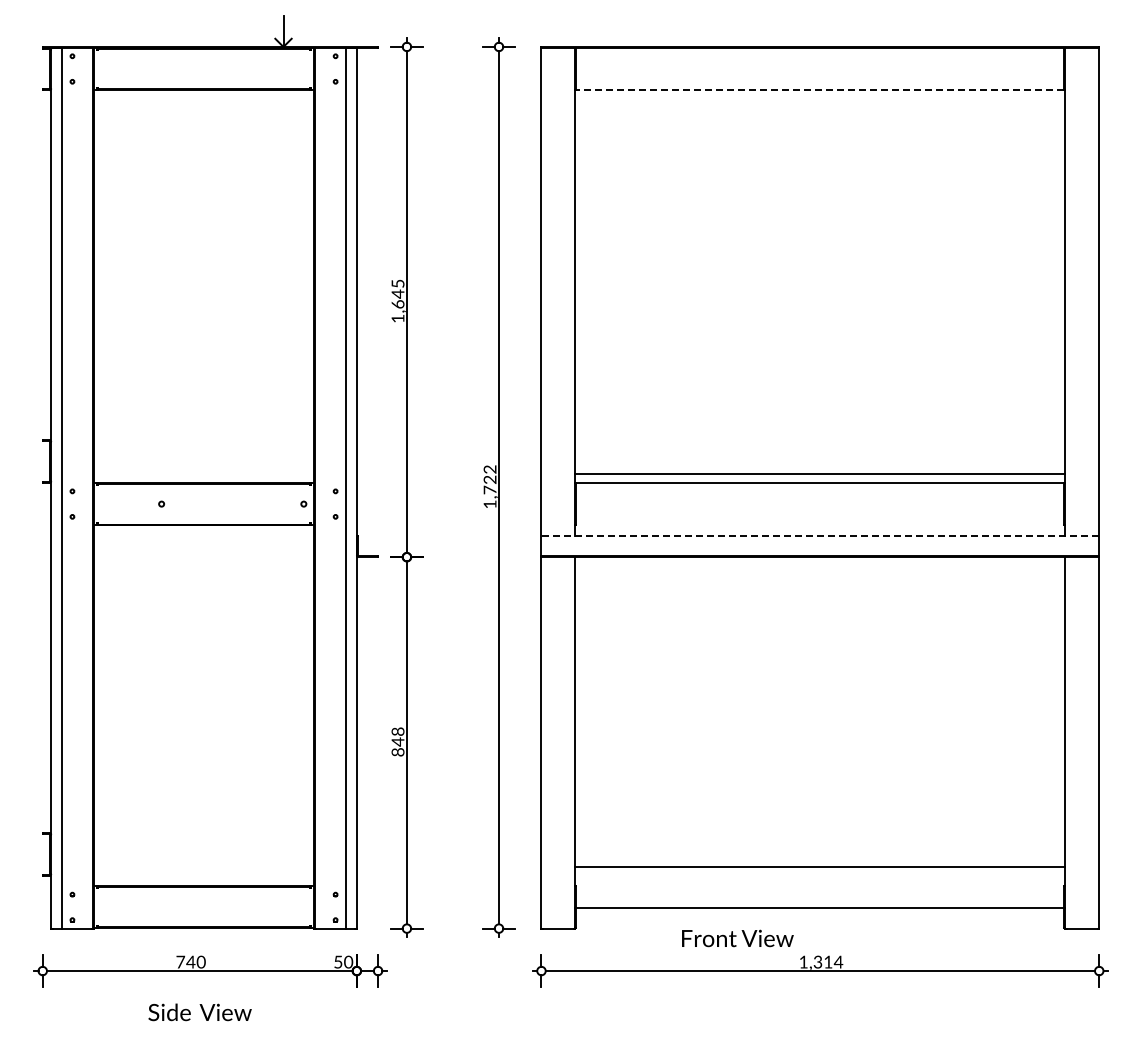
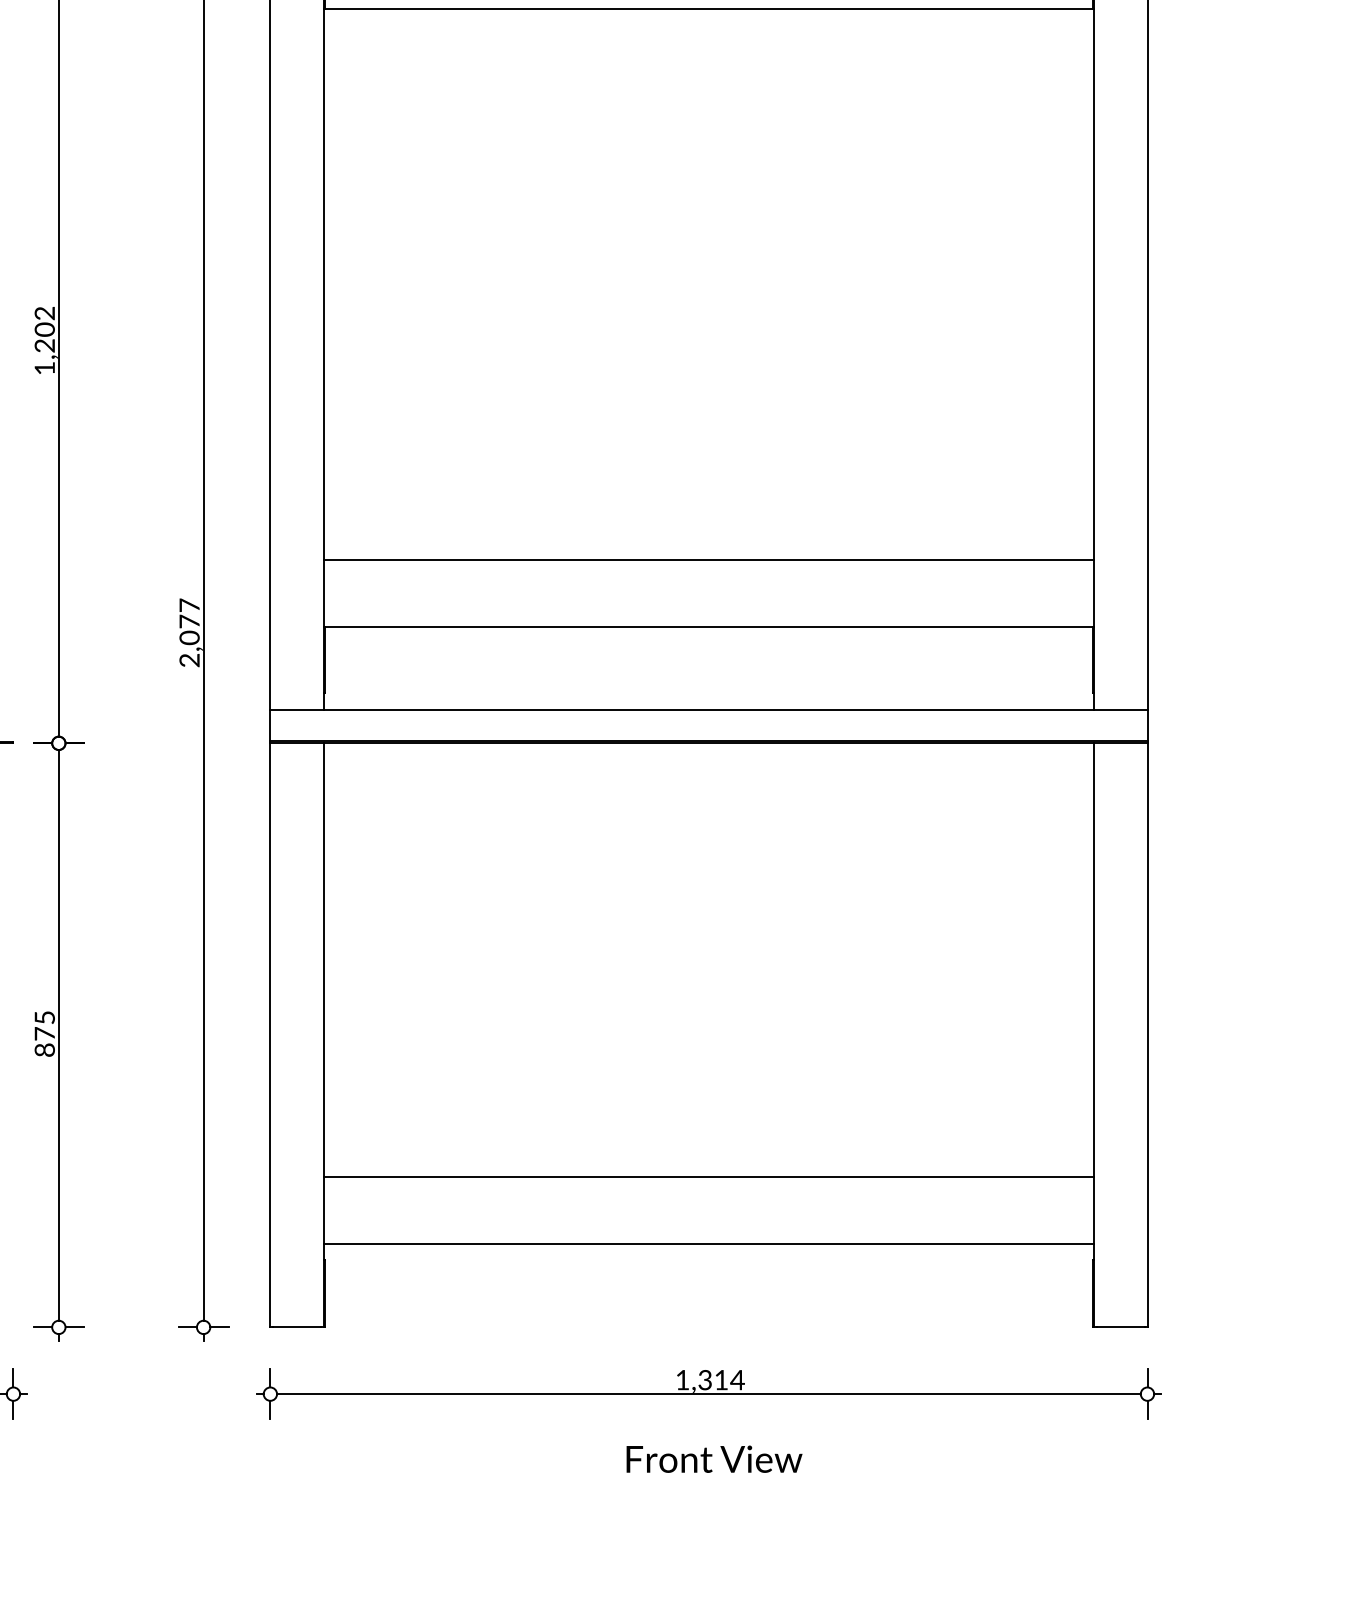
line: (819, 90) -> (707, 9), dashed -> solid
text: (397, 293) -> (43, 328), 1,645 -> 1,202
line: (820, 474) -> (709, 559), moved
text: (489, 486) -> (188, 632), 1,722 -> 2,077
line: (820, 535) -> (709, 709), dashed -> solid
text: (397, 736) -> (43, 1025), 848 -> 875
line: (820, 867) -> (709, 1177), moved
line: (820, 907) -> (709, 1243), moved
text: (737, 938) -> (713, 1459), moved

